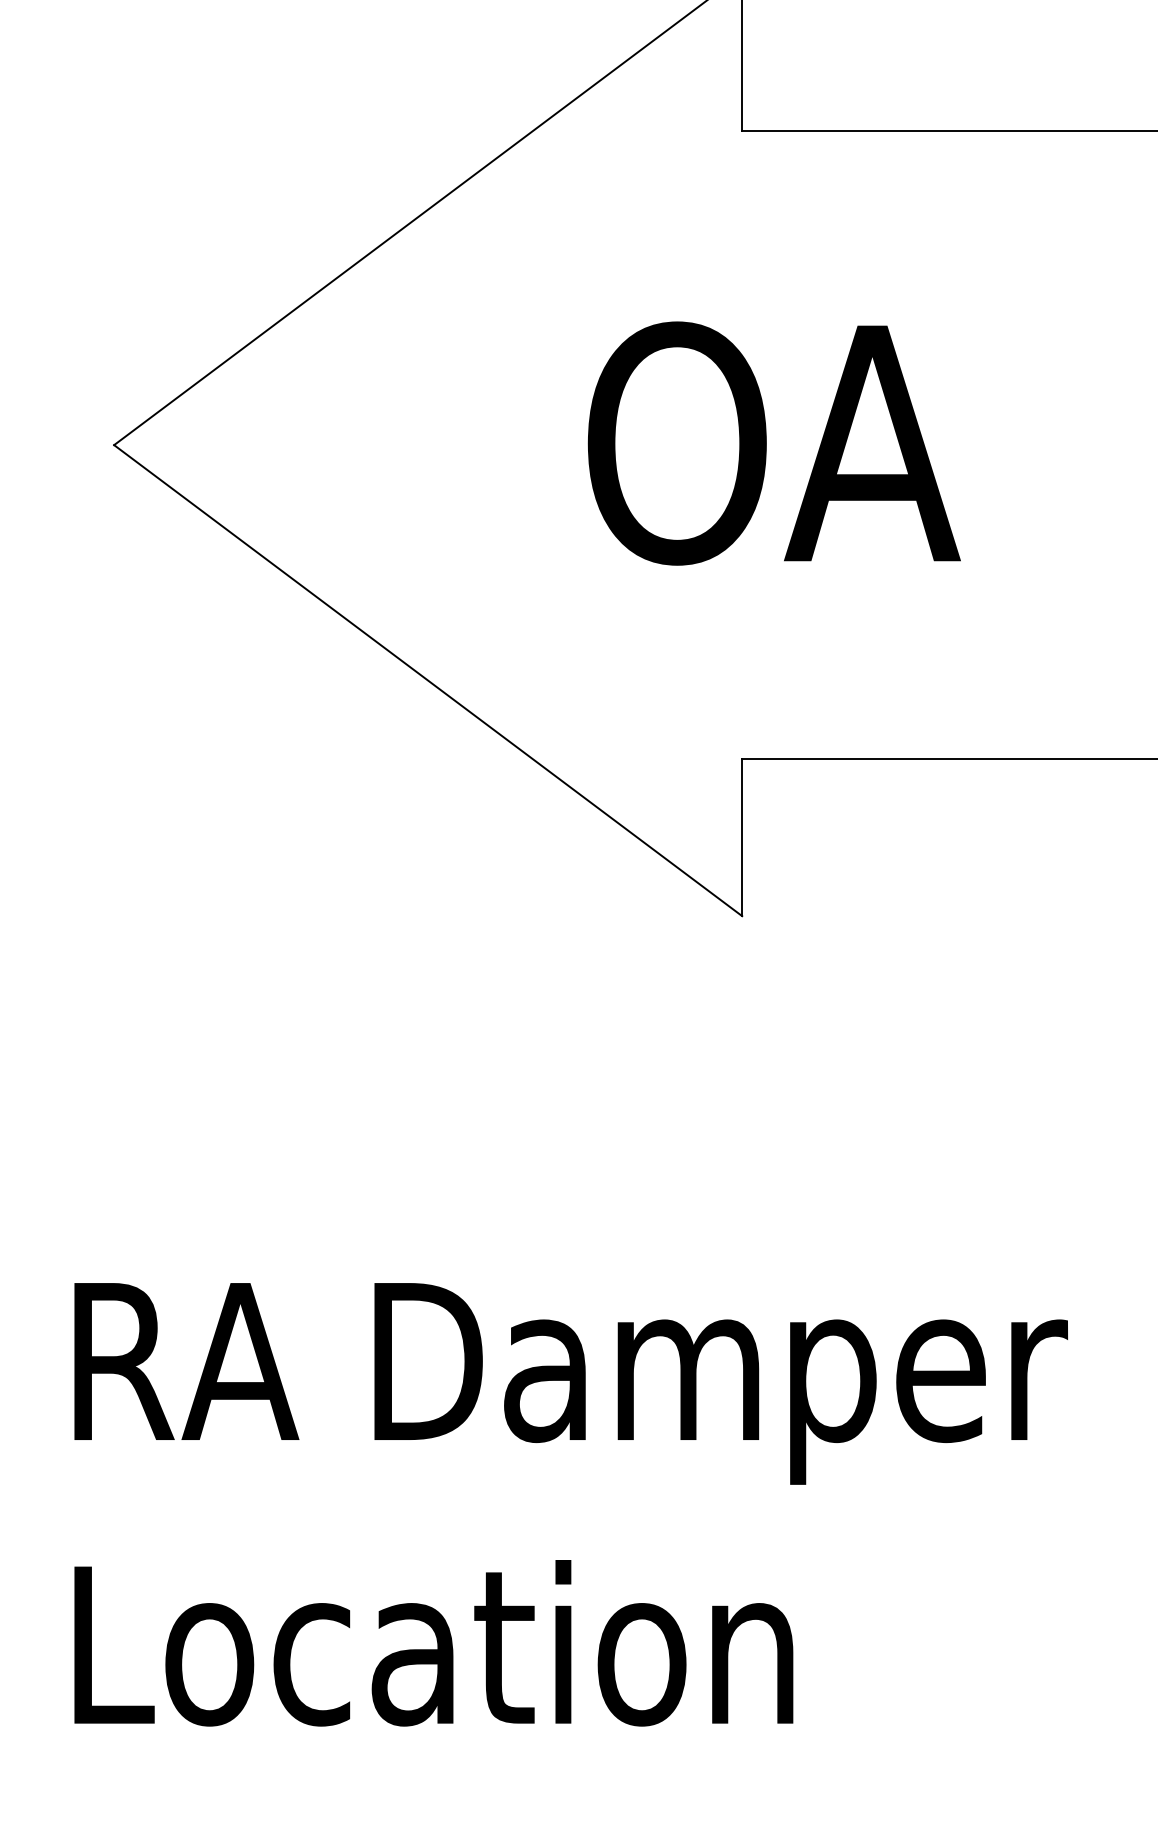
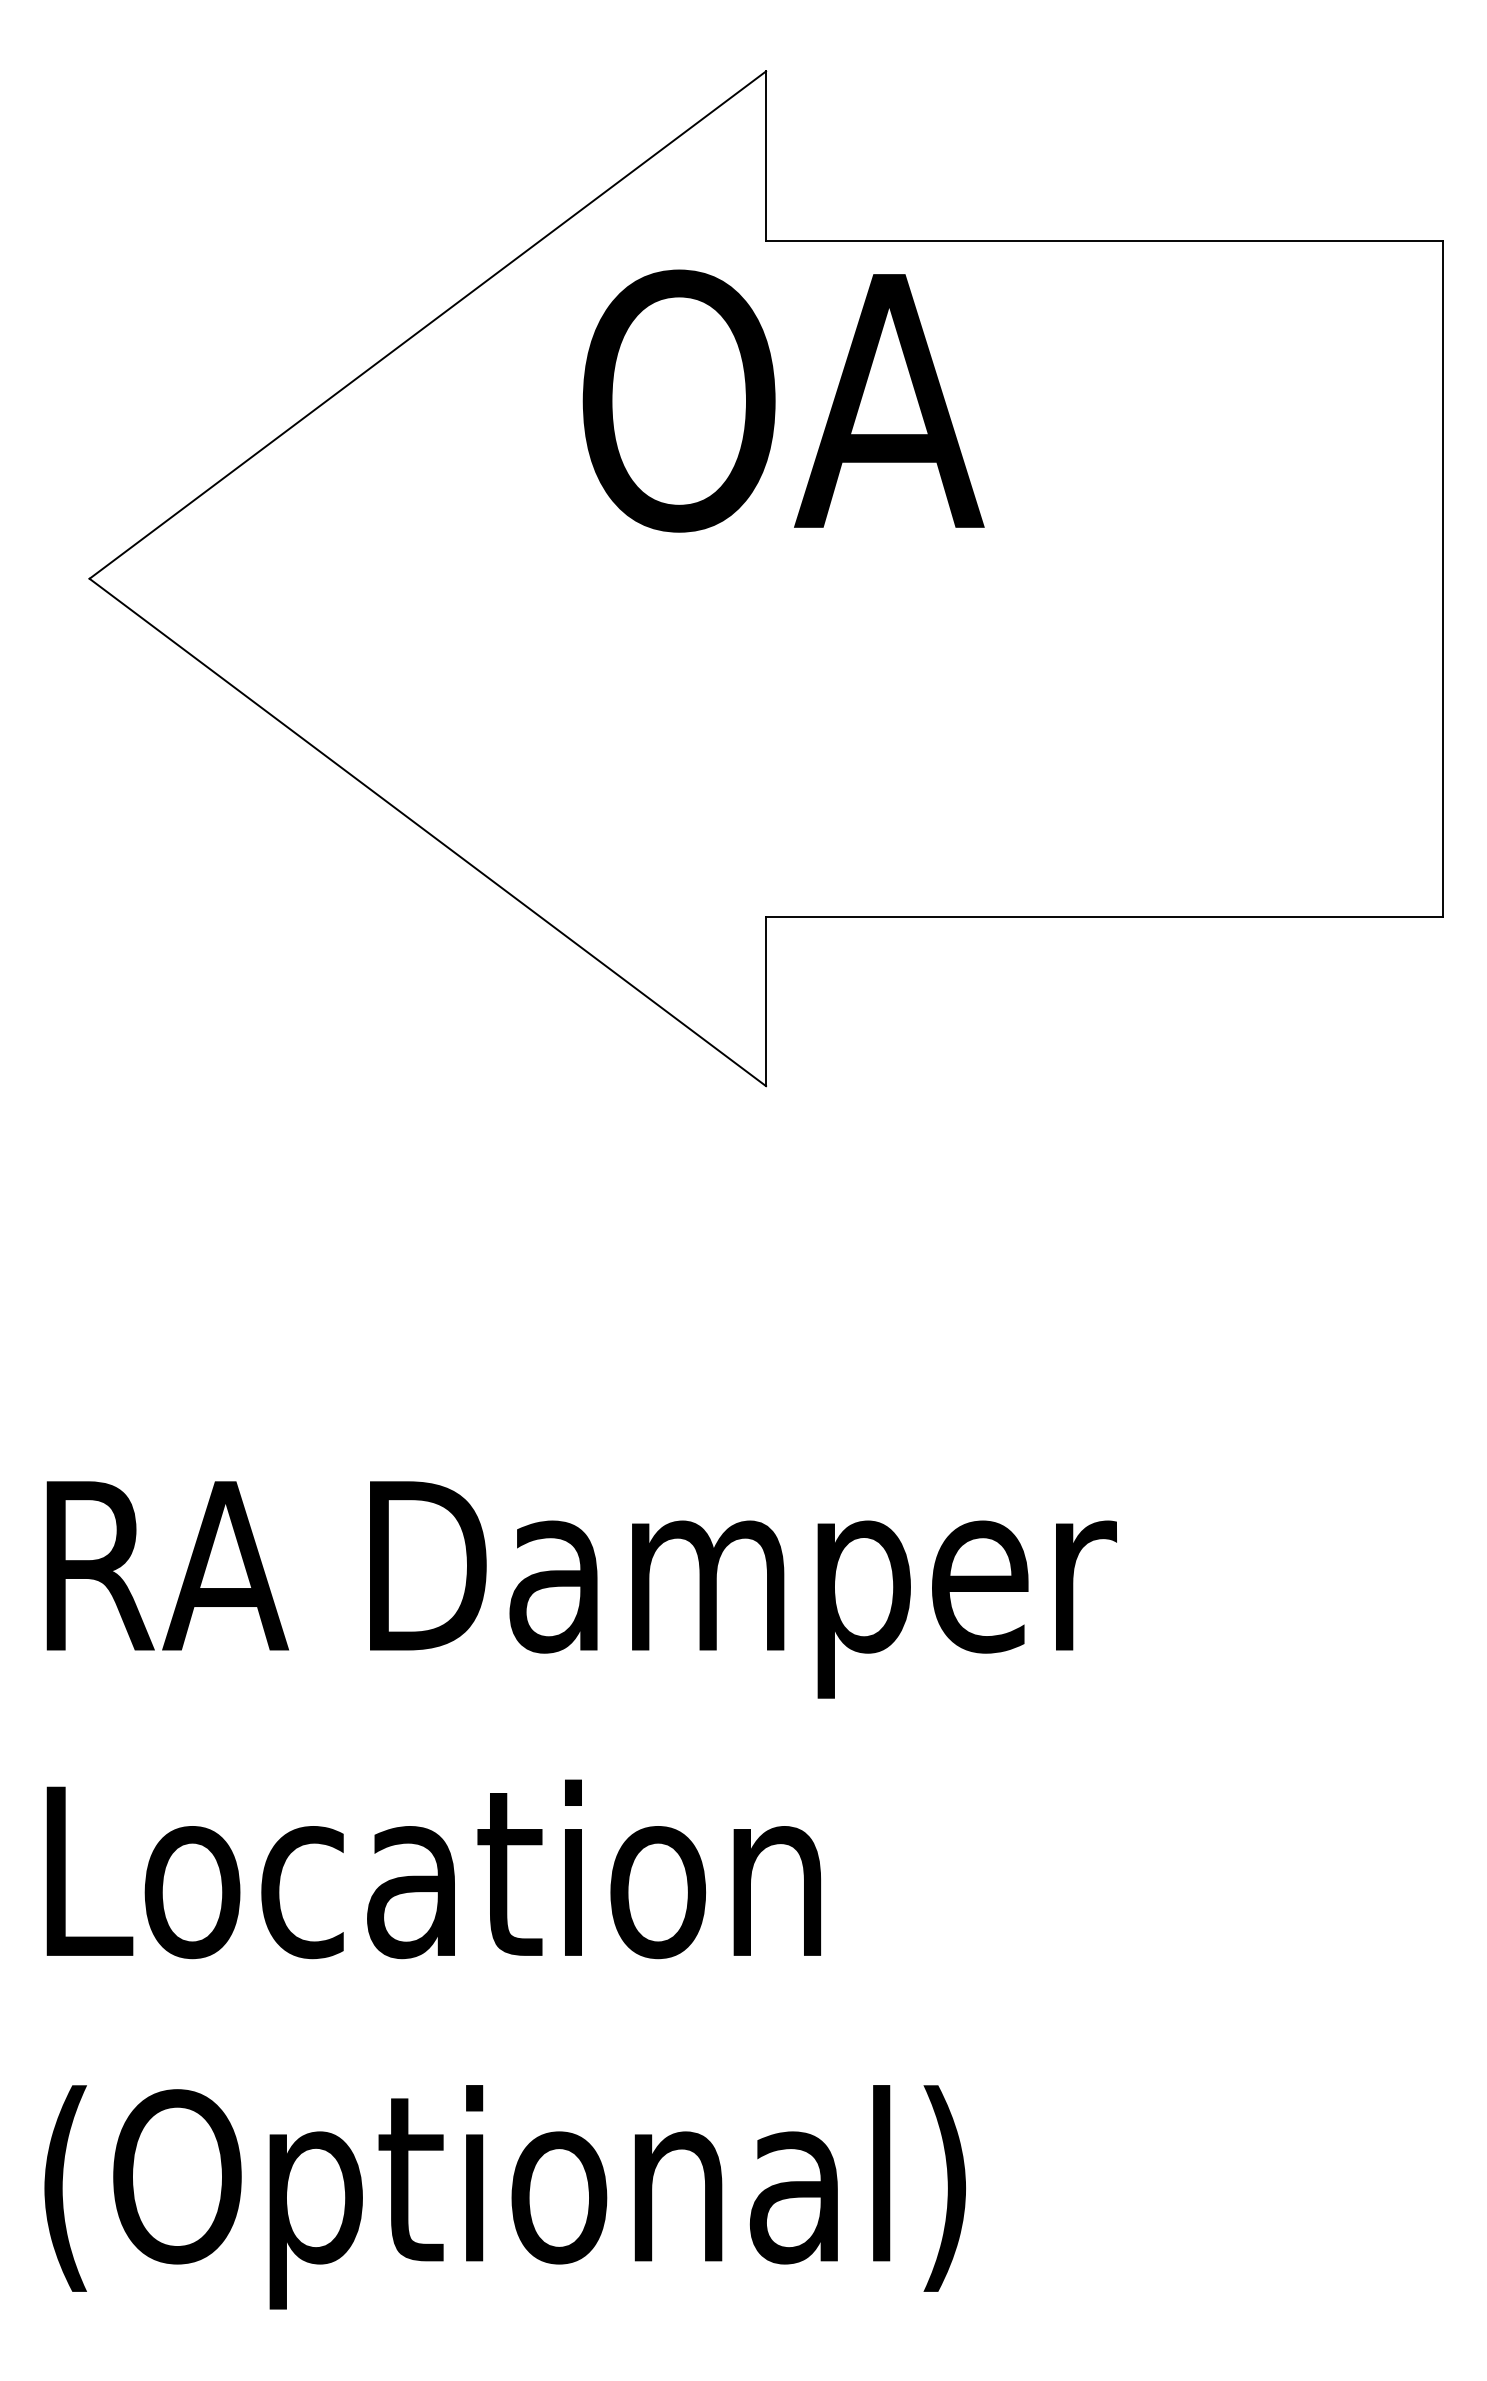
text: (774, 443) -> (783, 400), moved

